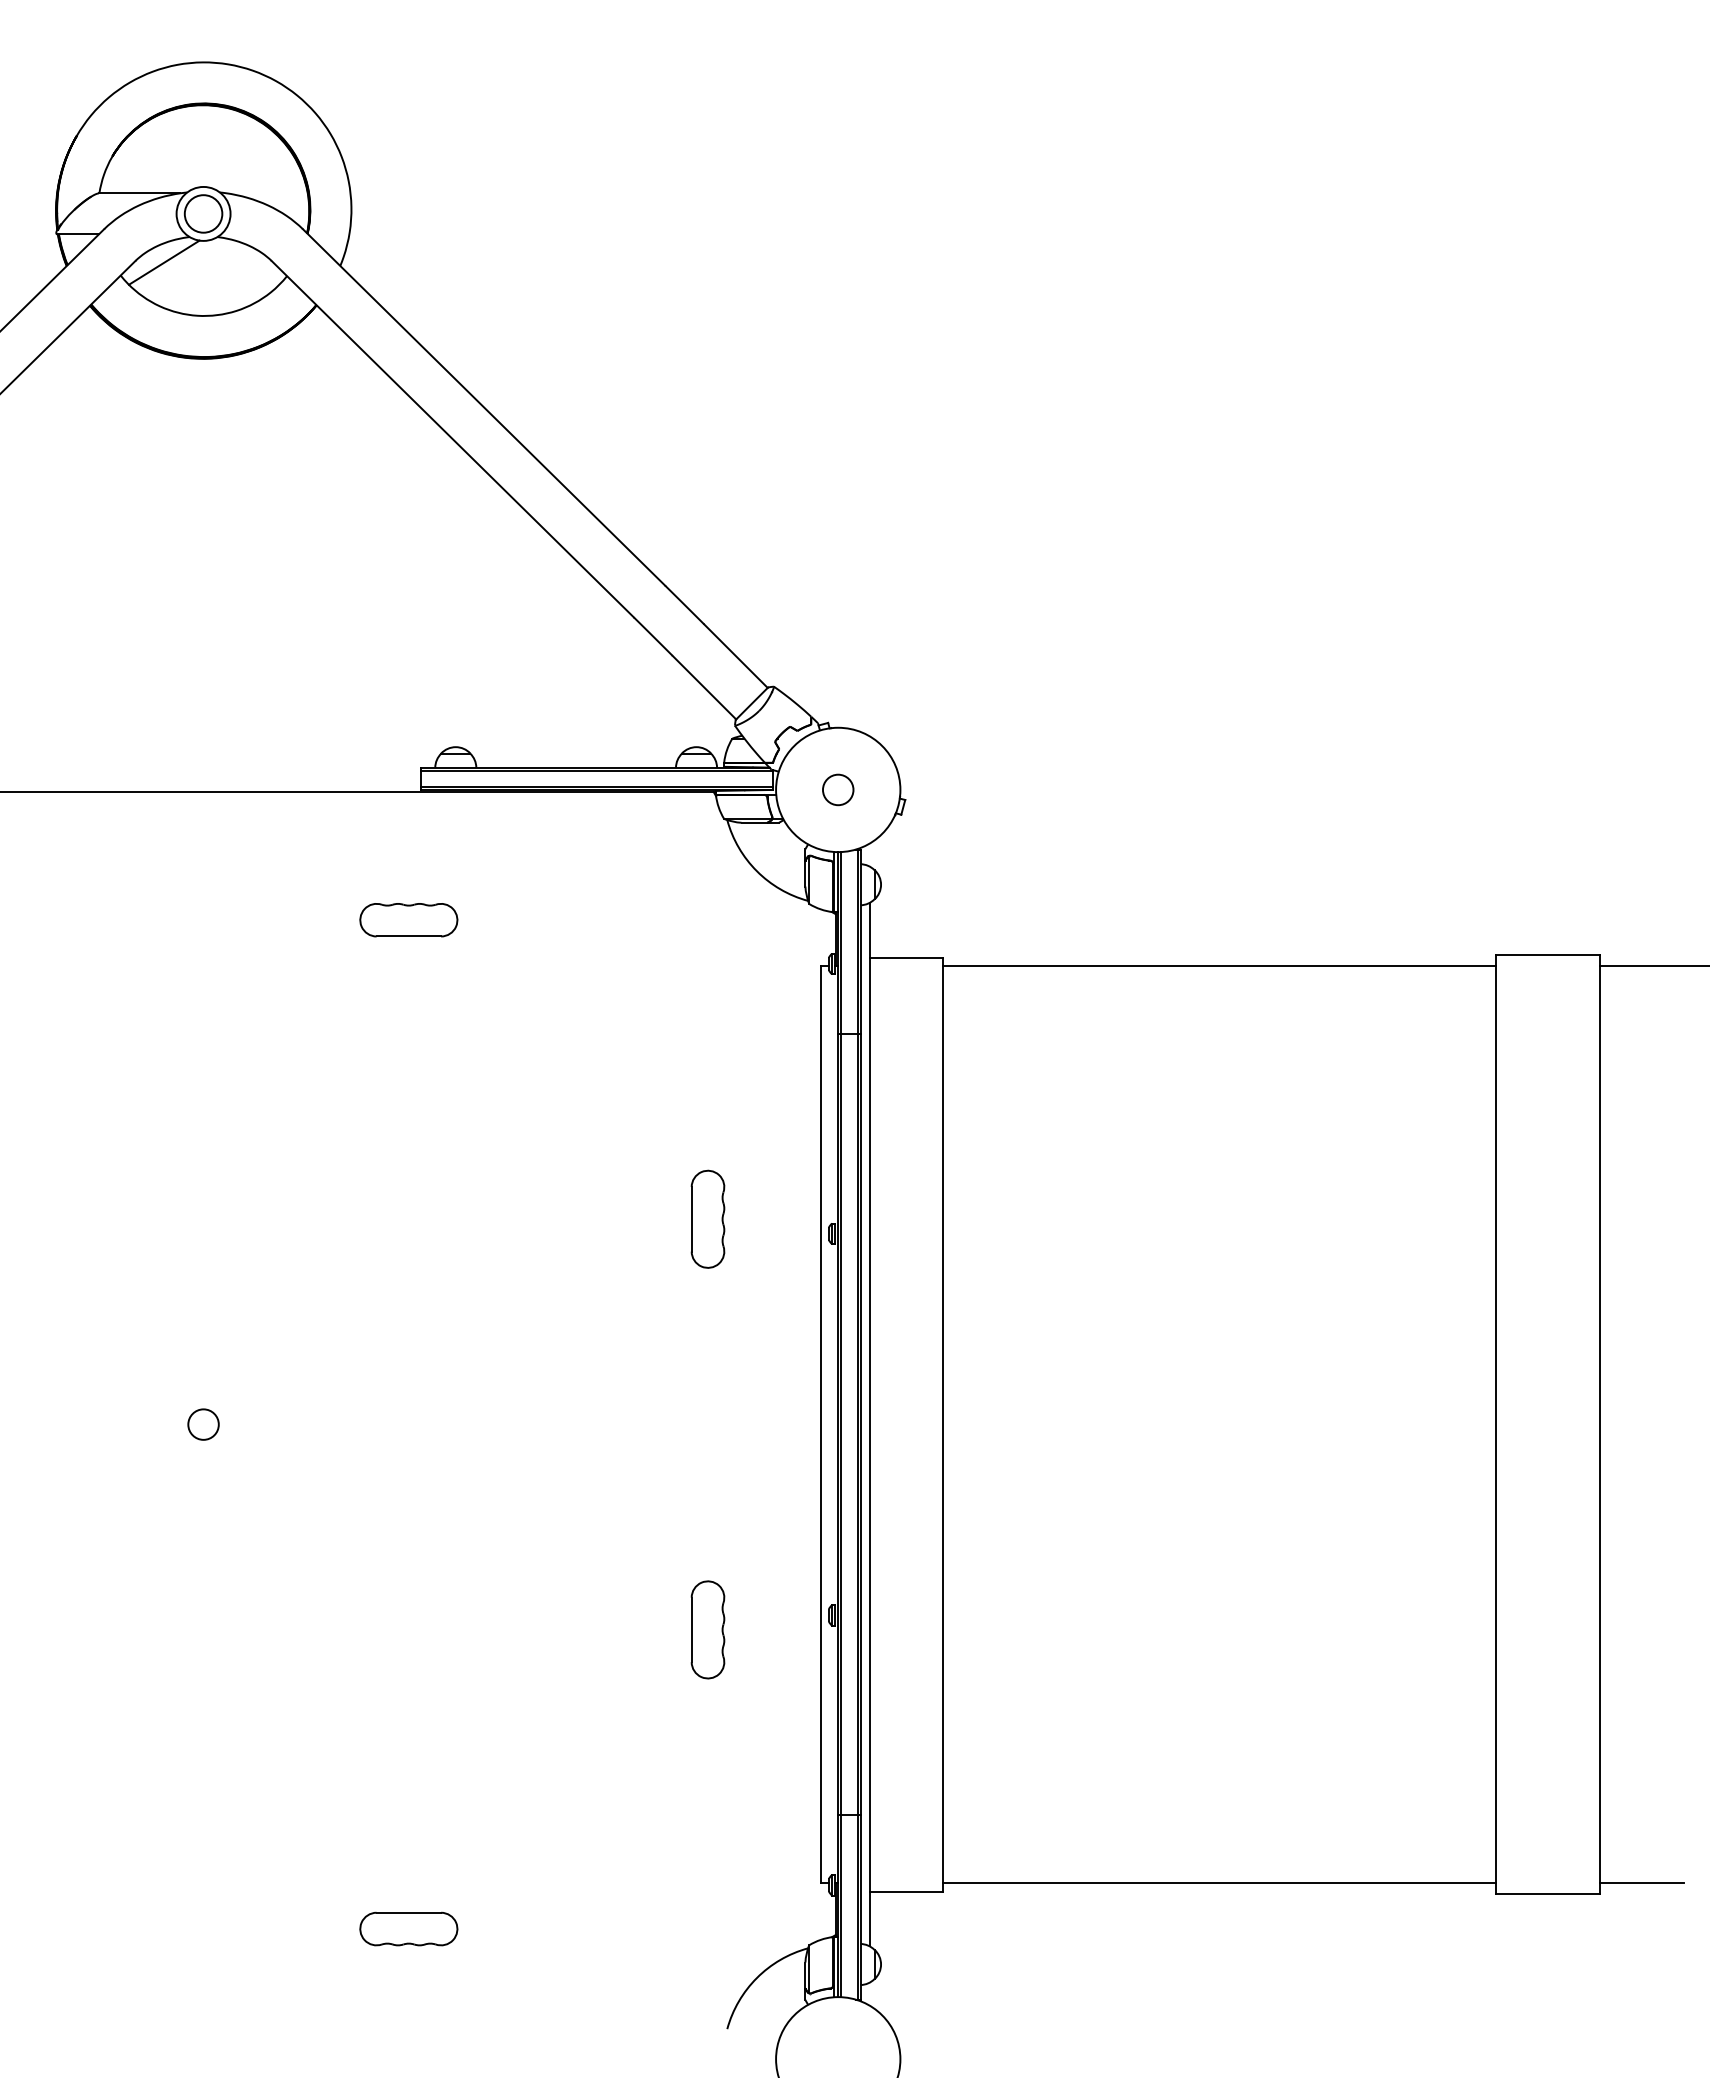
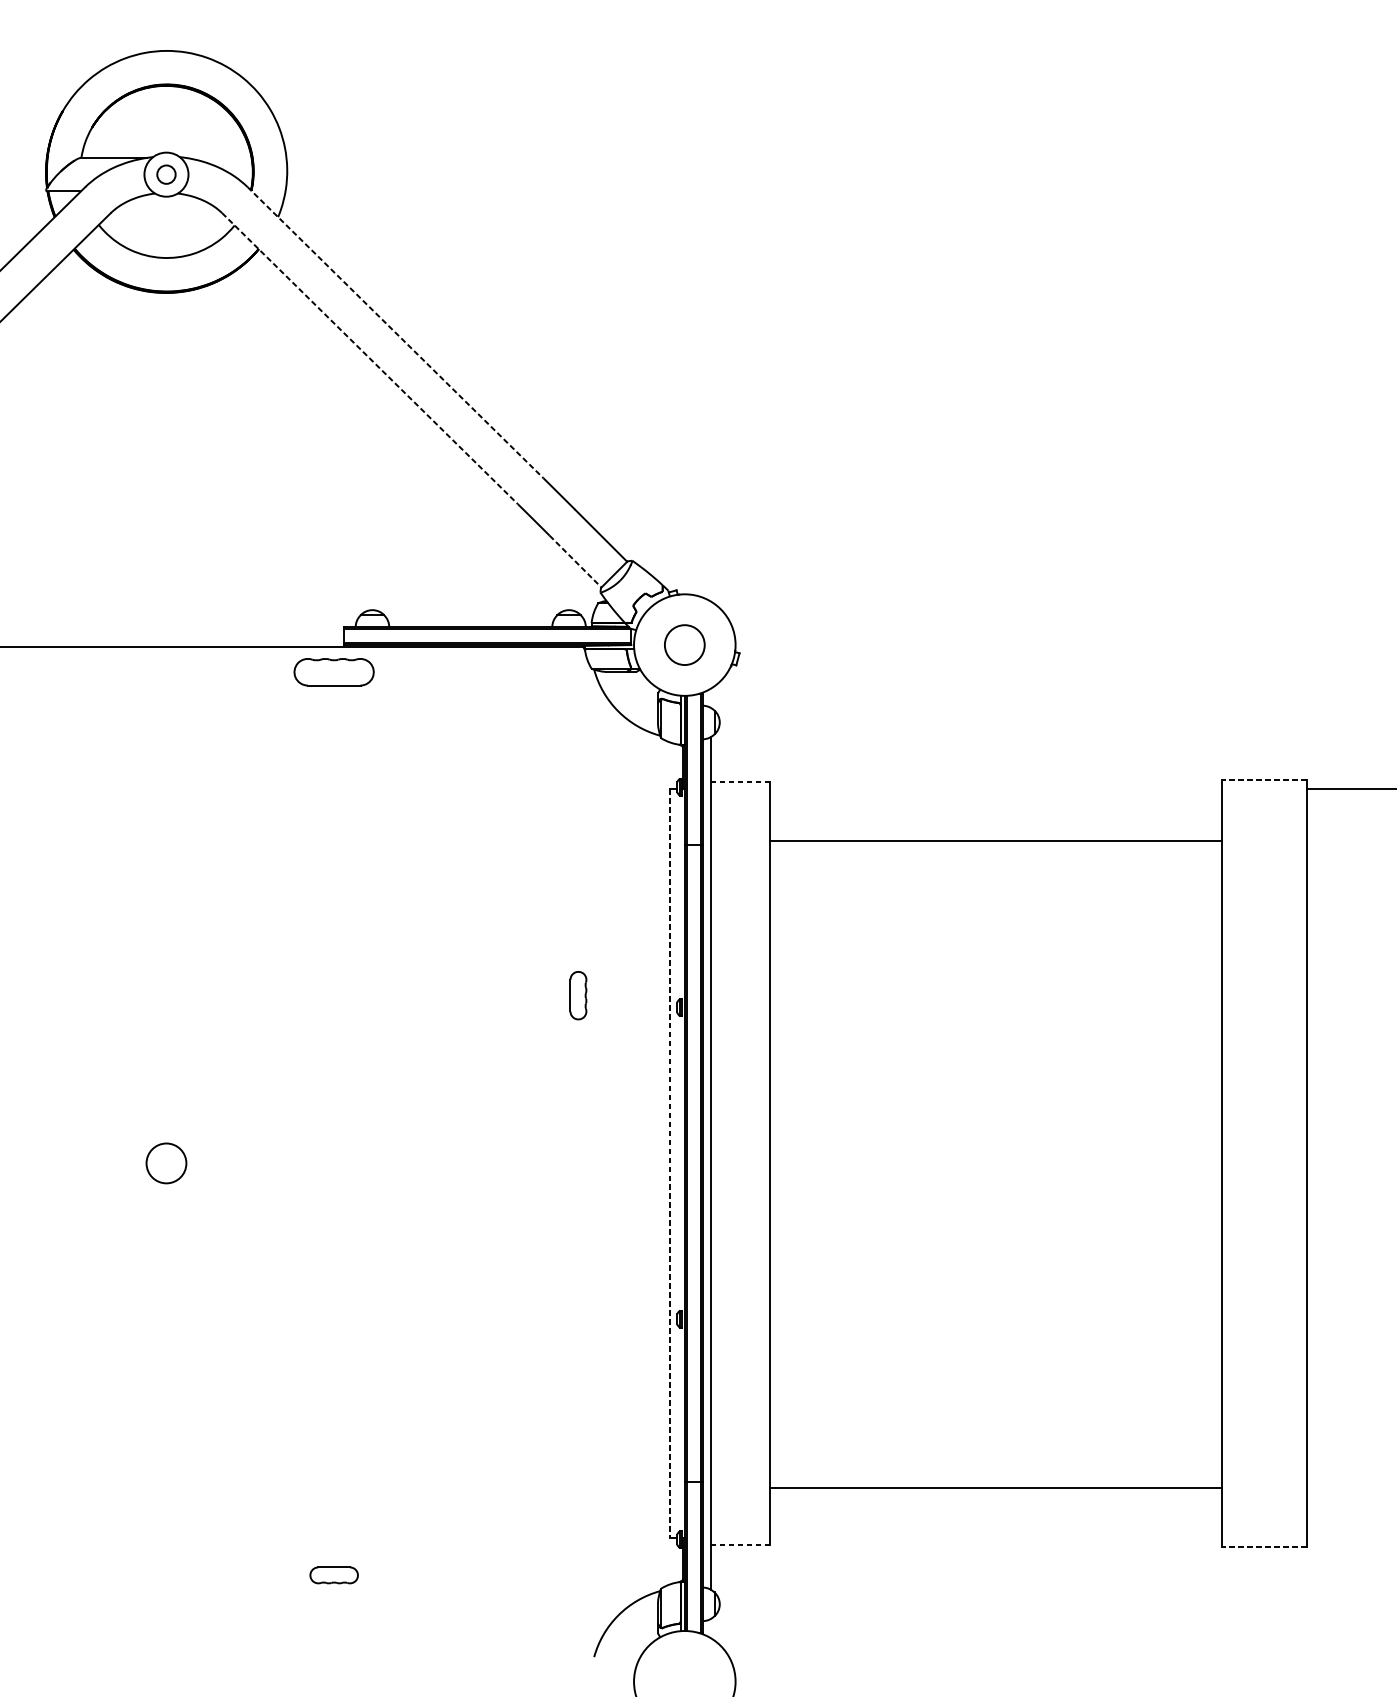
circle: (203, 213) -> (166, 174), size x0.6
line: (163, 262) -> (133, 214), removed
line: (484, 407) -> (395, 332), solid -> dashed
line: (453, 439) -> (370, 358), solid -> dashed
line: (704, 687) -> (575, 561), solid -> dashed
circle: (838, 789) -> (685, 644), size x1.6
part: (408, 920) -> (333, 672), moved
line: (1547, 955) -> (1264, 780), solid -> dashed
line: (906, 957) -> (740, 781), solid -> dashed
line: (1218, 966) -> (995, 841), moved
part: (707, 1218) -> (578, 995), size x0.6
circle: (203, 1424) -> (166, 1163), size x1.6
line: (820, 1425) -> (670, 1164), solid -> dashed
part: (707, 1629) -> (578, 1330), removed
line: (1218, 1882) -> (995, 1487), moved
line: (1641, 1882) -> (1340, 1537), removed
line: (906, 1891) -> (740, 1544), solid -> dashed
line: (1547, 1893) -> (1264, 1546), solid -> dashed
part: (408, 1928) -> (333, 1574), size x0.6

